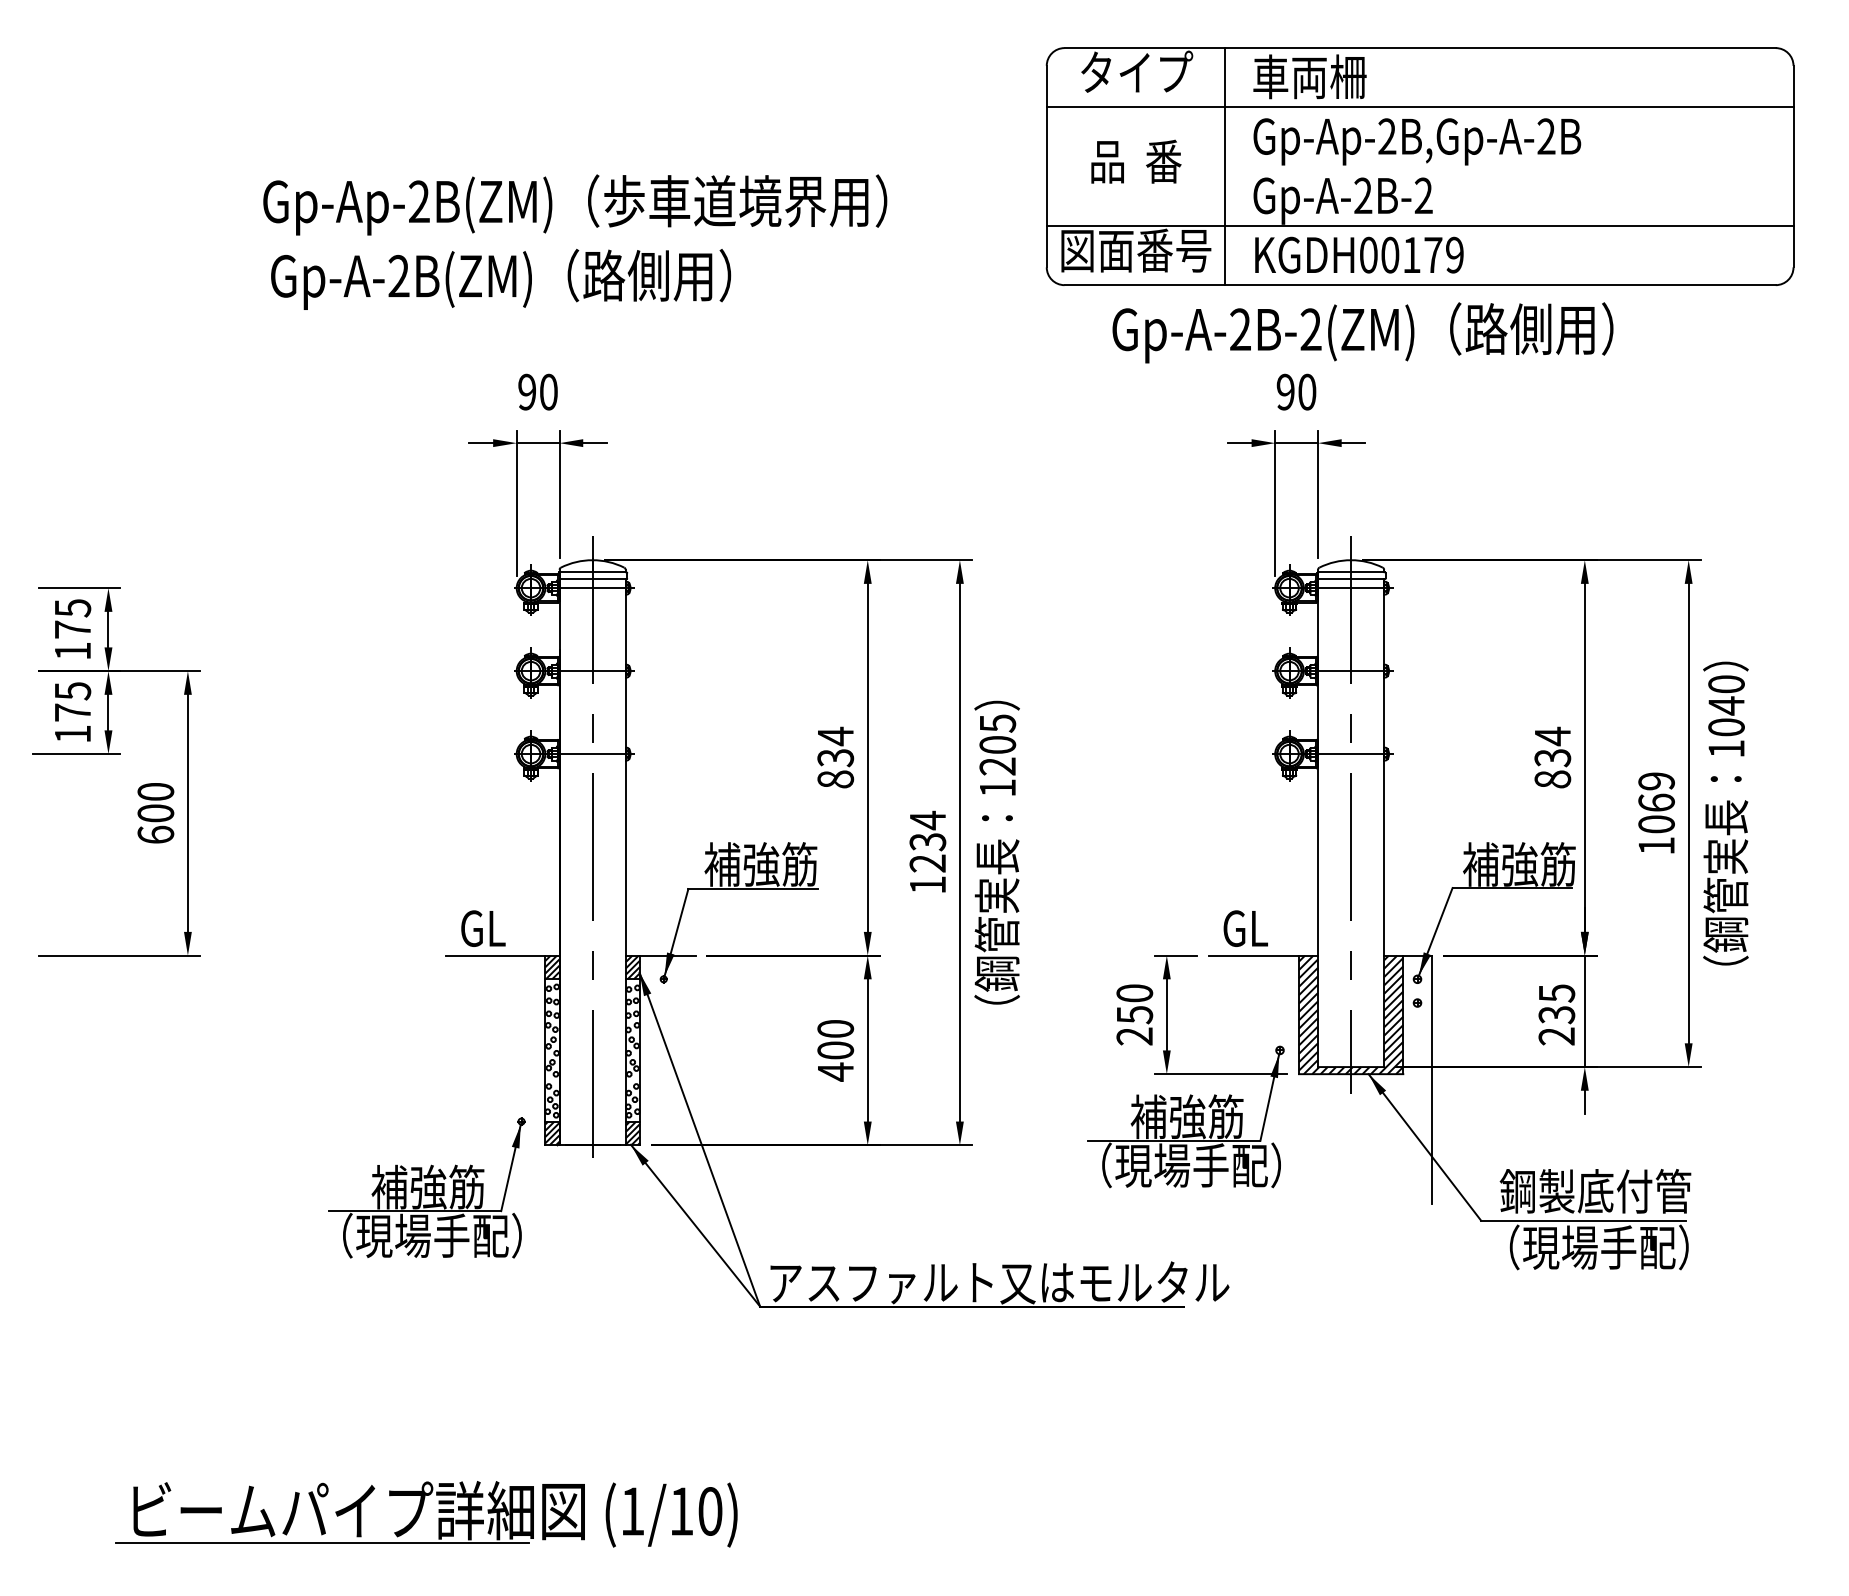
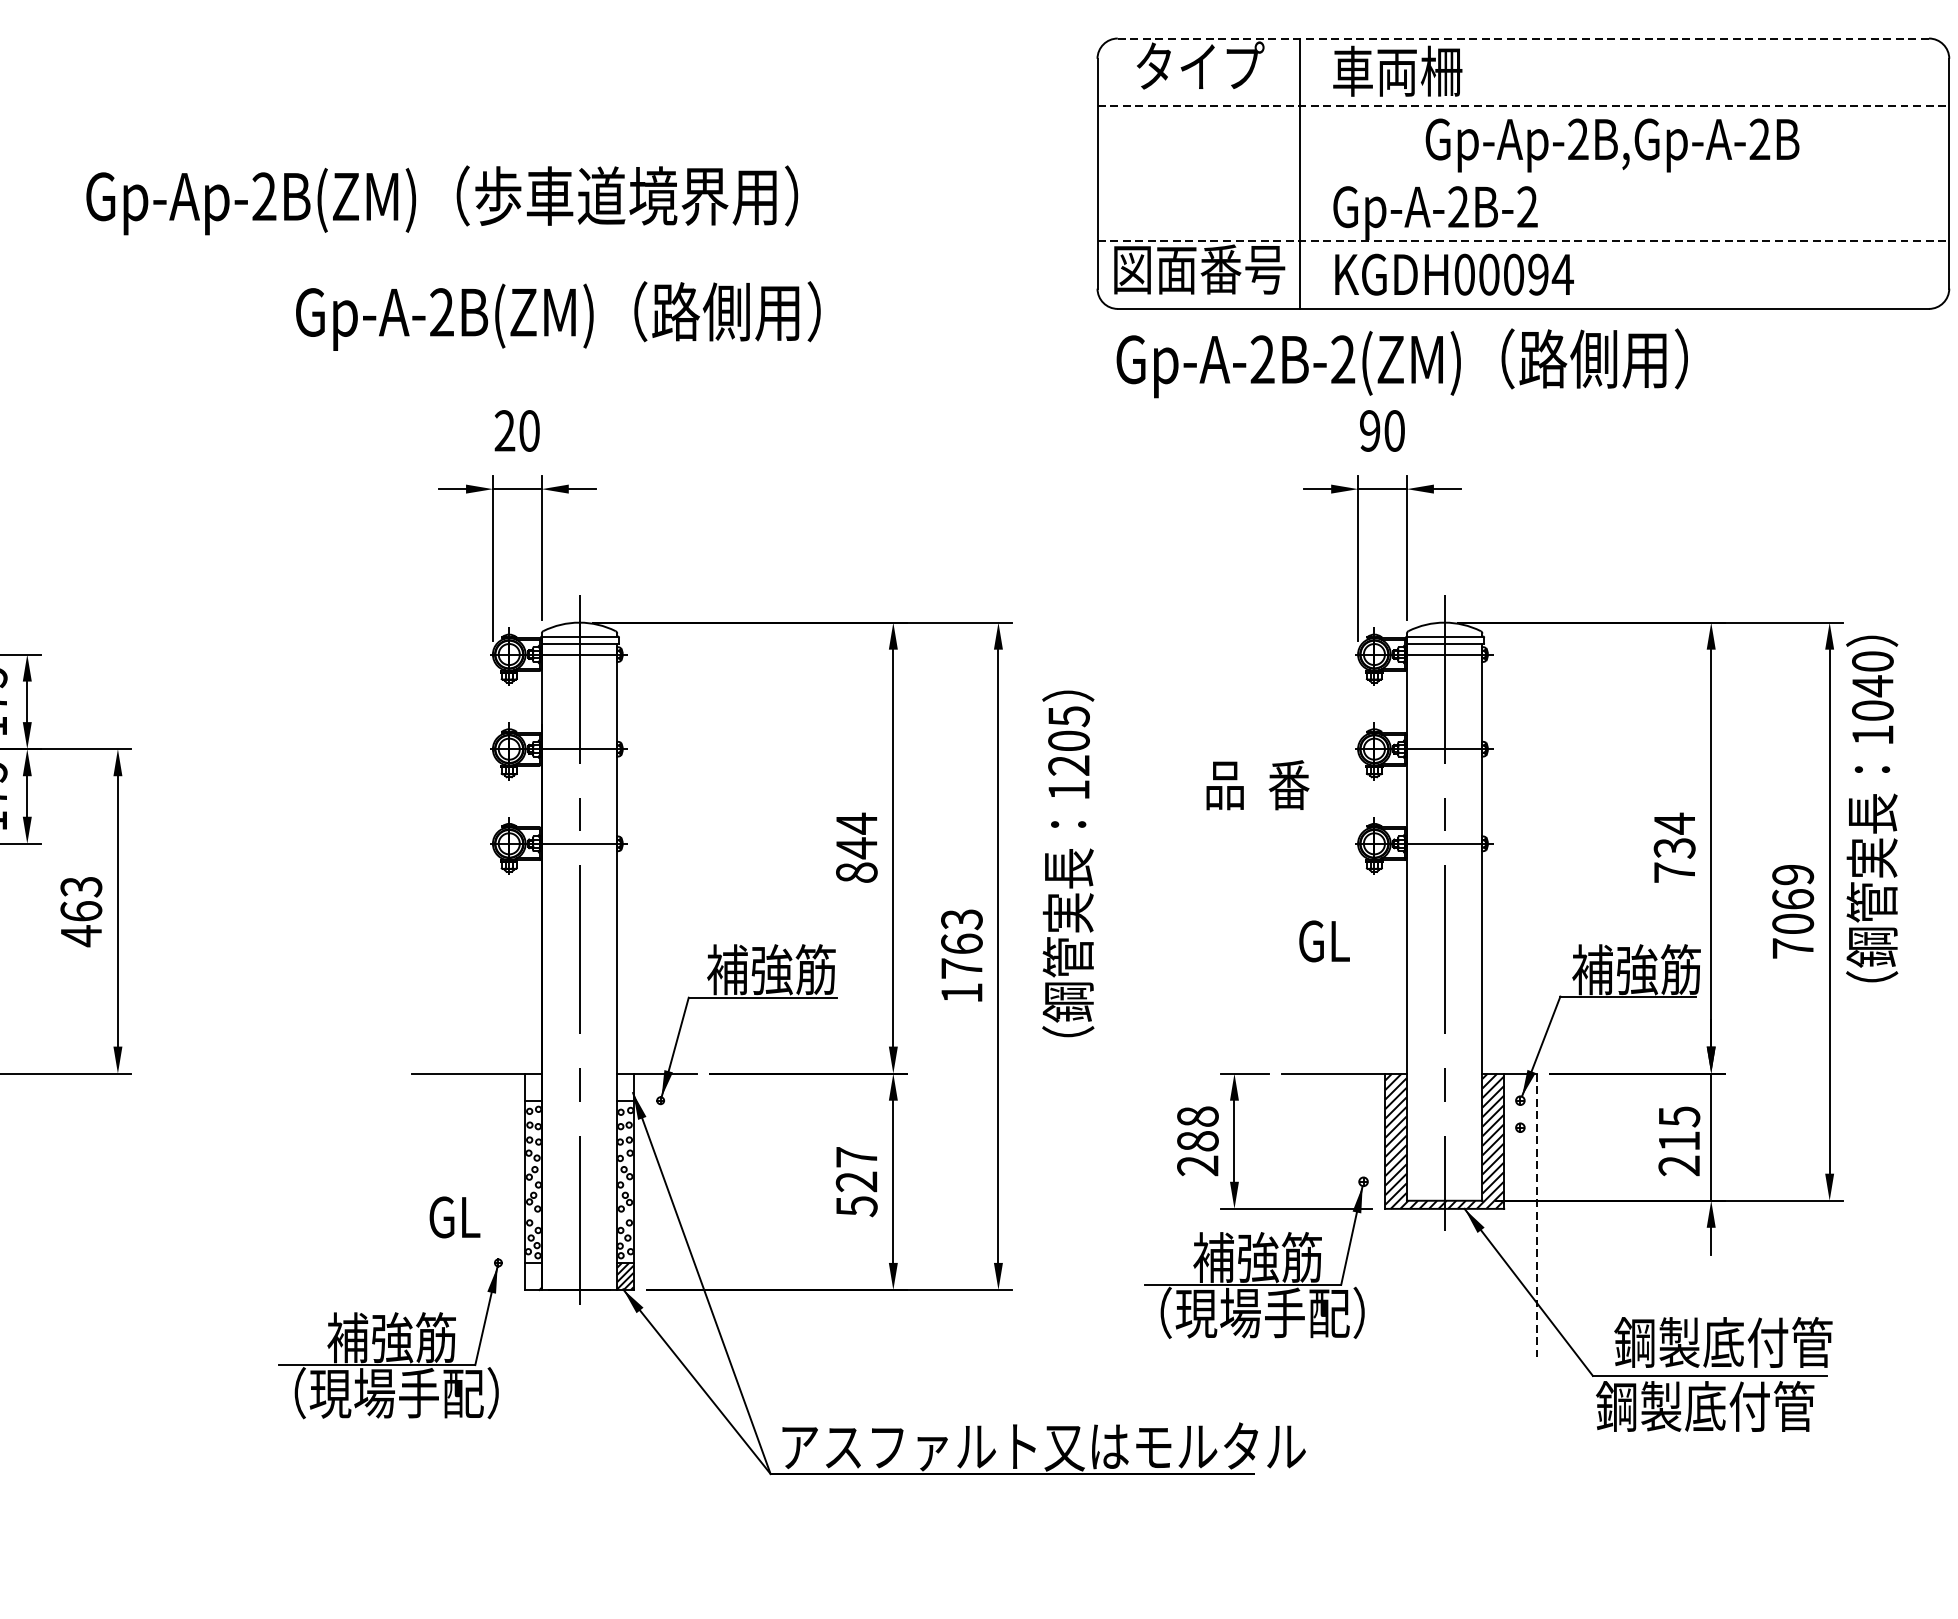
line: (1420, 48) -> (1523, 38), solid -> dashed
line: (1420, 107) -> (1523, 106), solid -> dashed
text: (1417, 141) -> (1612, 145), moved
text: (1136, 161) -> (1258, 784), moved
text: (575, 204) -> (442, 199), moved
line: (1420, 225) -> (1523, 240), solid -> dashed
text: (1433, 254) -> (1538, 273), KGDH00179 -> KGDH00094
text: (501, 279) -> (558, 316), moved
text: (1362, 332) -> (1401, 362), moved
text: (527, 392) -> (505, 431), 90 -> 20
text: (835, 757) -> (856, 847), 834 -> 844
text: (1552, 779) -> (1674, 872), 834 -> 734
text: (155, 813) -> (80, 911), 600 -> 463
text: (1725, 813) -> (1871, 808), moved
text: (927, 841) -> (961, 943), 1234 -> 1763
text: (1656, 845) -> (1792, 948), 1069 -> 7069
text: (996, 852) -> (1067, 863), moved
text: (483, 928) -> (455, 1217), moved
text: (1245, 928) -> (1324, 941), moved
hatch: (552, 967) -> (533, 1087), removed
hatch: (632, 967) -> (625, 1087), removed
text: (1134, 1004) -> (1197, 1129), 250 -> 288
text: (1556, 1015) -> (1678, 1141), 235 -> 215
text: (835, 1050) -> (856, 1181), 400 -> 527
line: (1431, 1080) -> (1536, 1216), solid -> dashed
hatch: (552, 1133) -> (533, 1276), removed
text: (1585, 1247) -> (1711, 1406), （現場手配） -> 鋼製底付管

